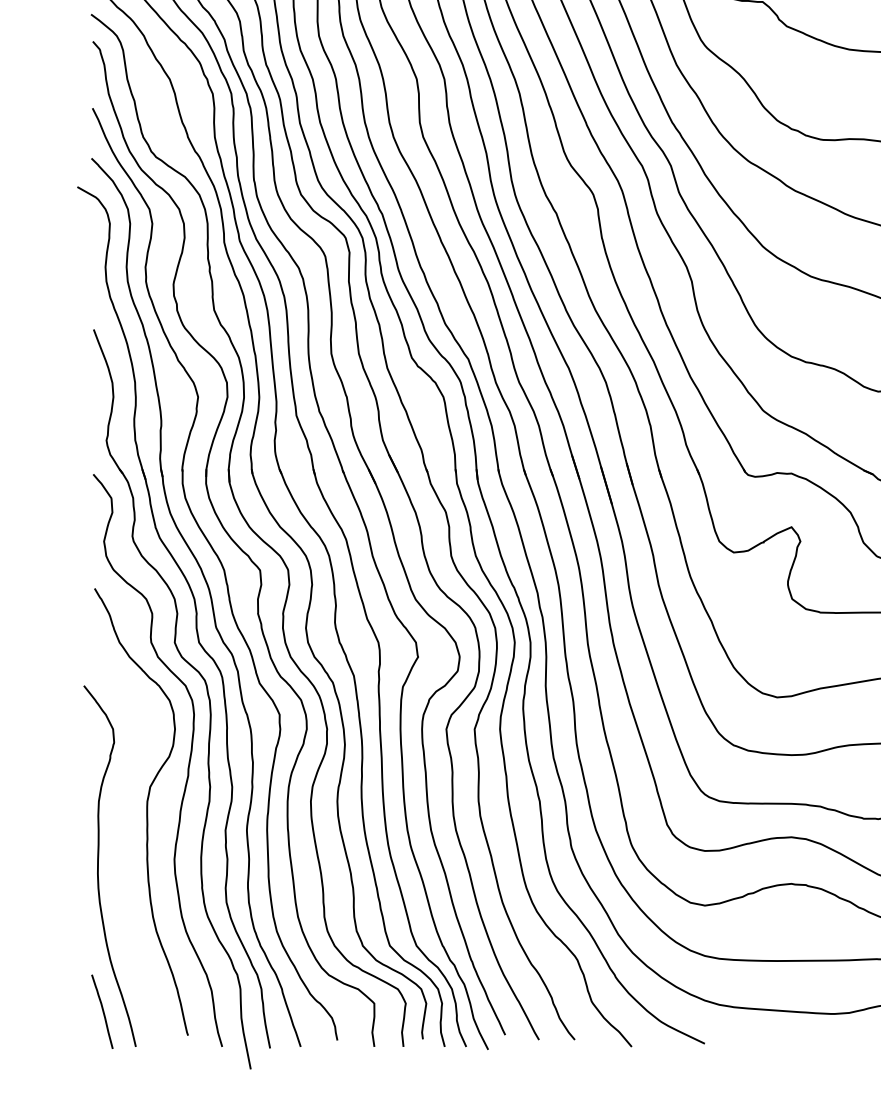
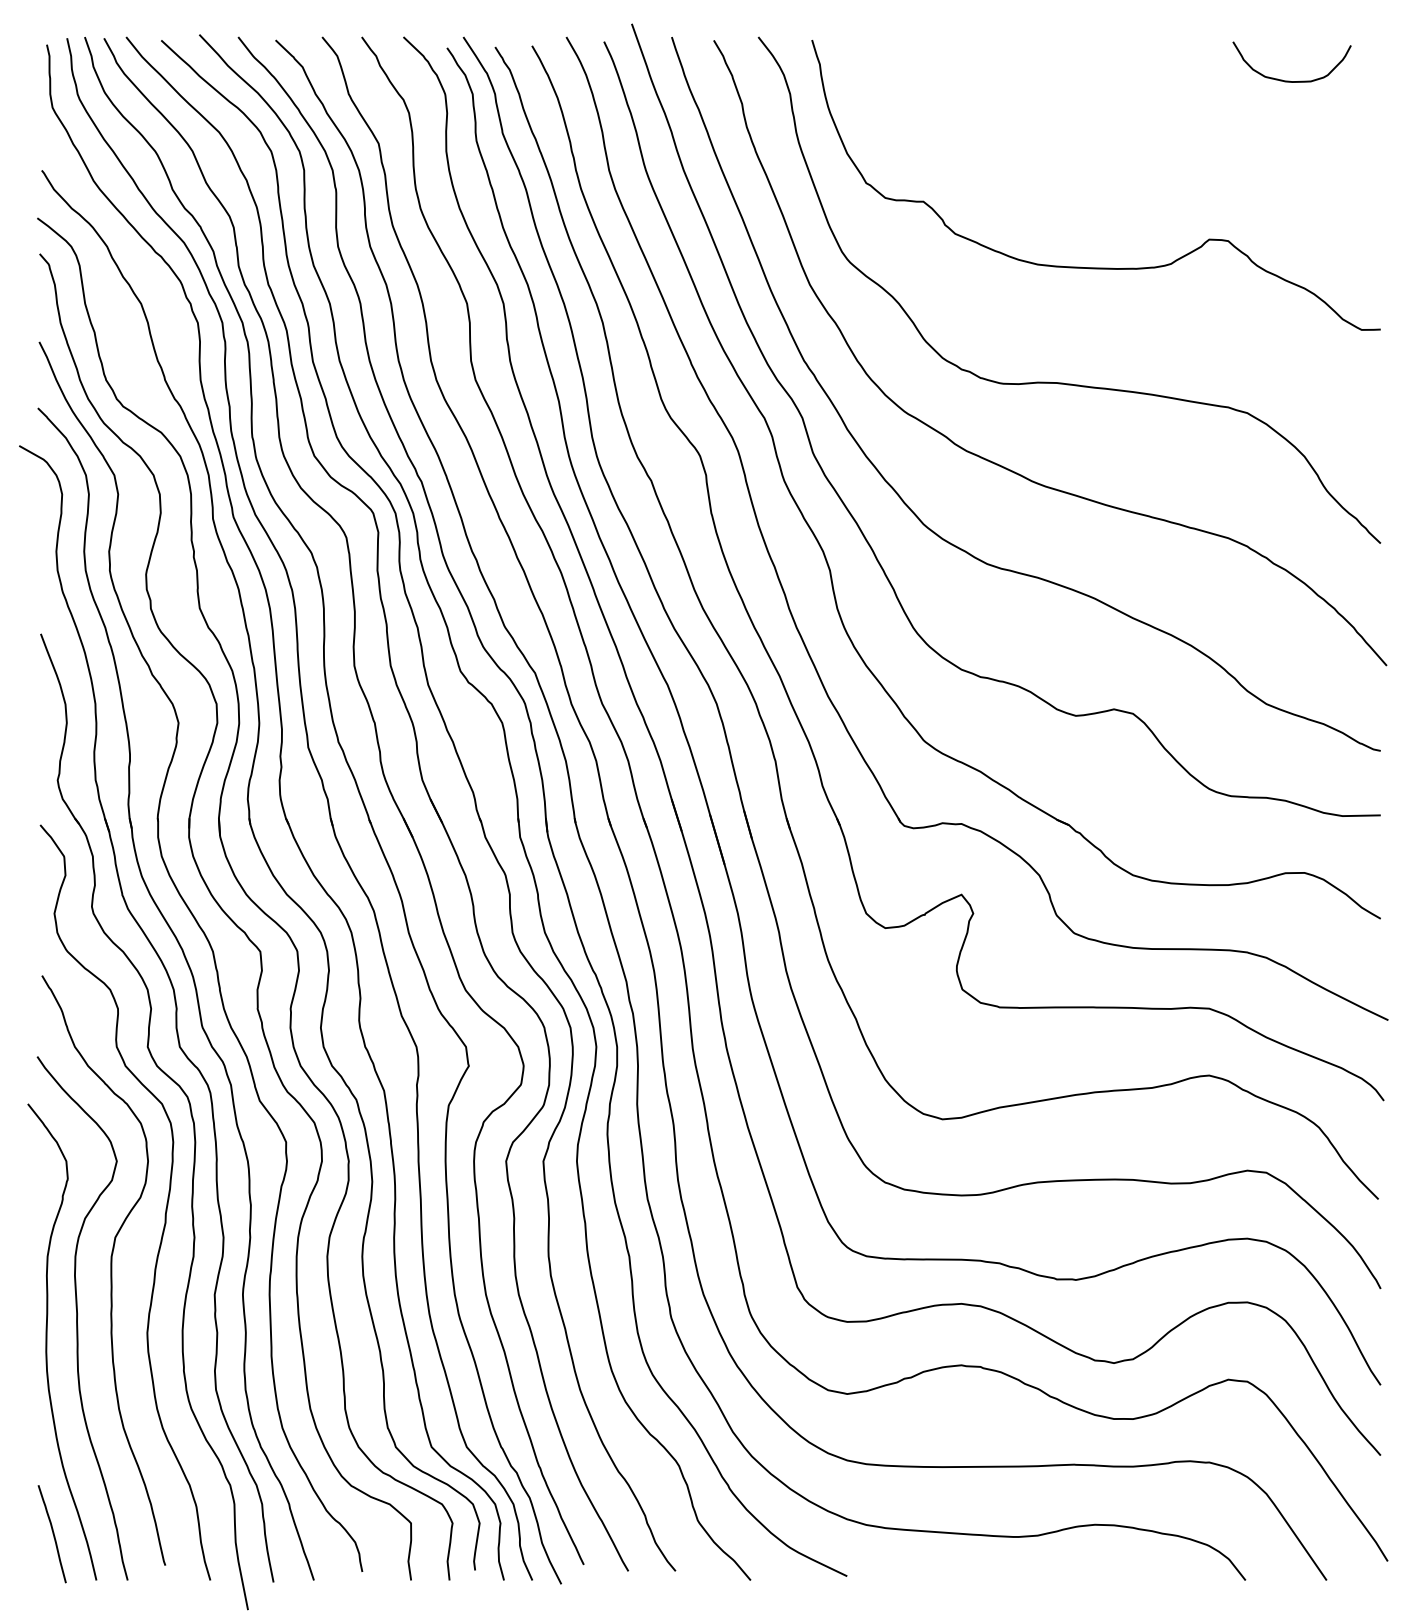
curve: (121, 848) -> (77, 1318), added

